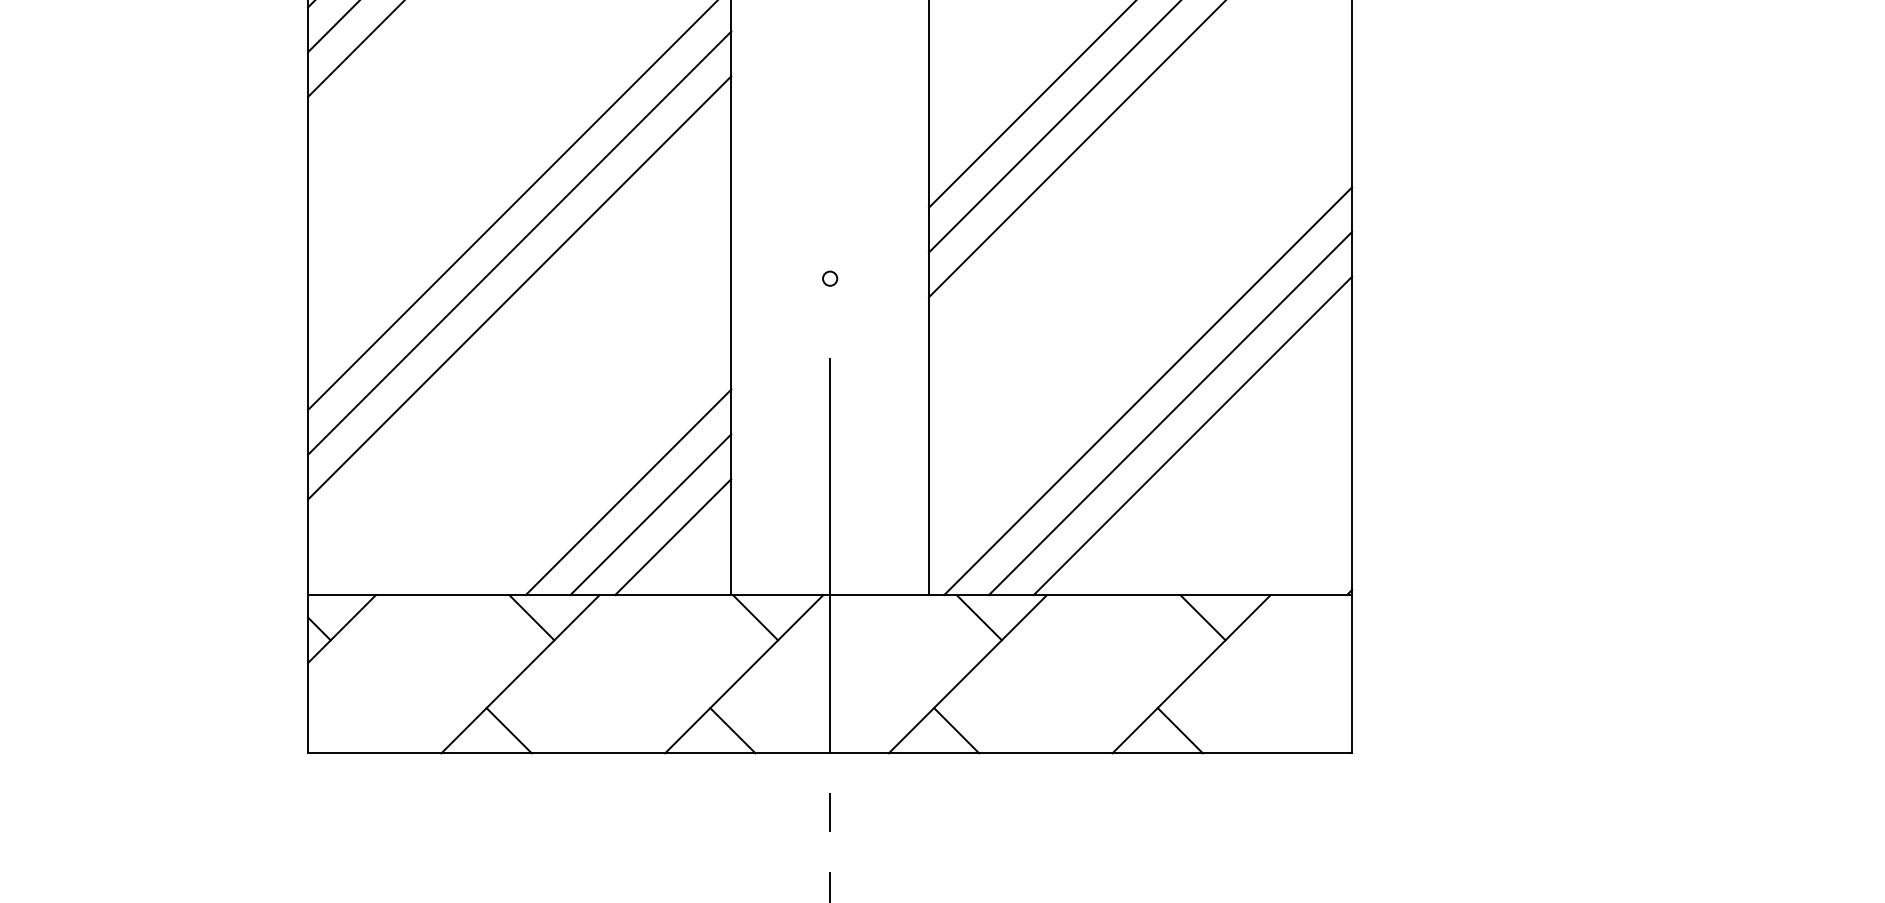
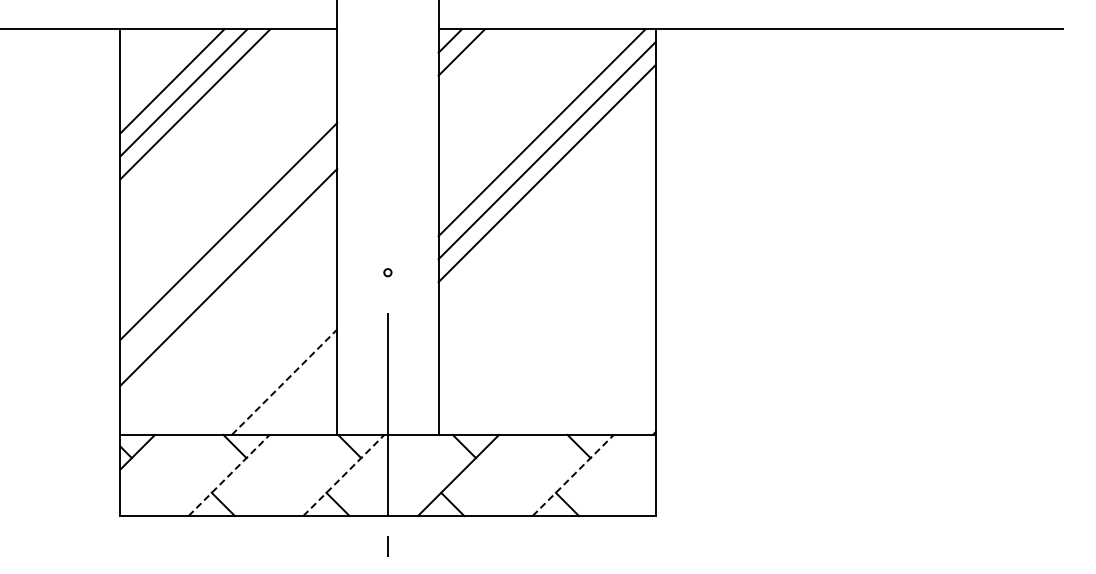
line: (519, 243) -> (228, 254), removed
line: (1147, 389) -> (550, 329), removed
line: (1170, 412) -> (562, 341), removed
line: (1192, 434) -> (573, 352), removed
line: (628, 492) -> (284, 382), solid -> dashed
line: (649, 514) -> (295, 393), removed
line: (673, 535) -> (307, 404), removed
line: (521, 674) -> (229, 475), solid -> dashed
line: (745, 674) -> (344, 475), solid -> dashed
line: (1192, 674) -> (573, 475), solid -> dashed

